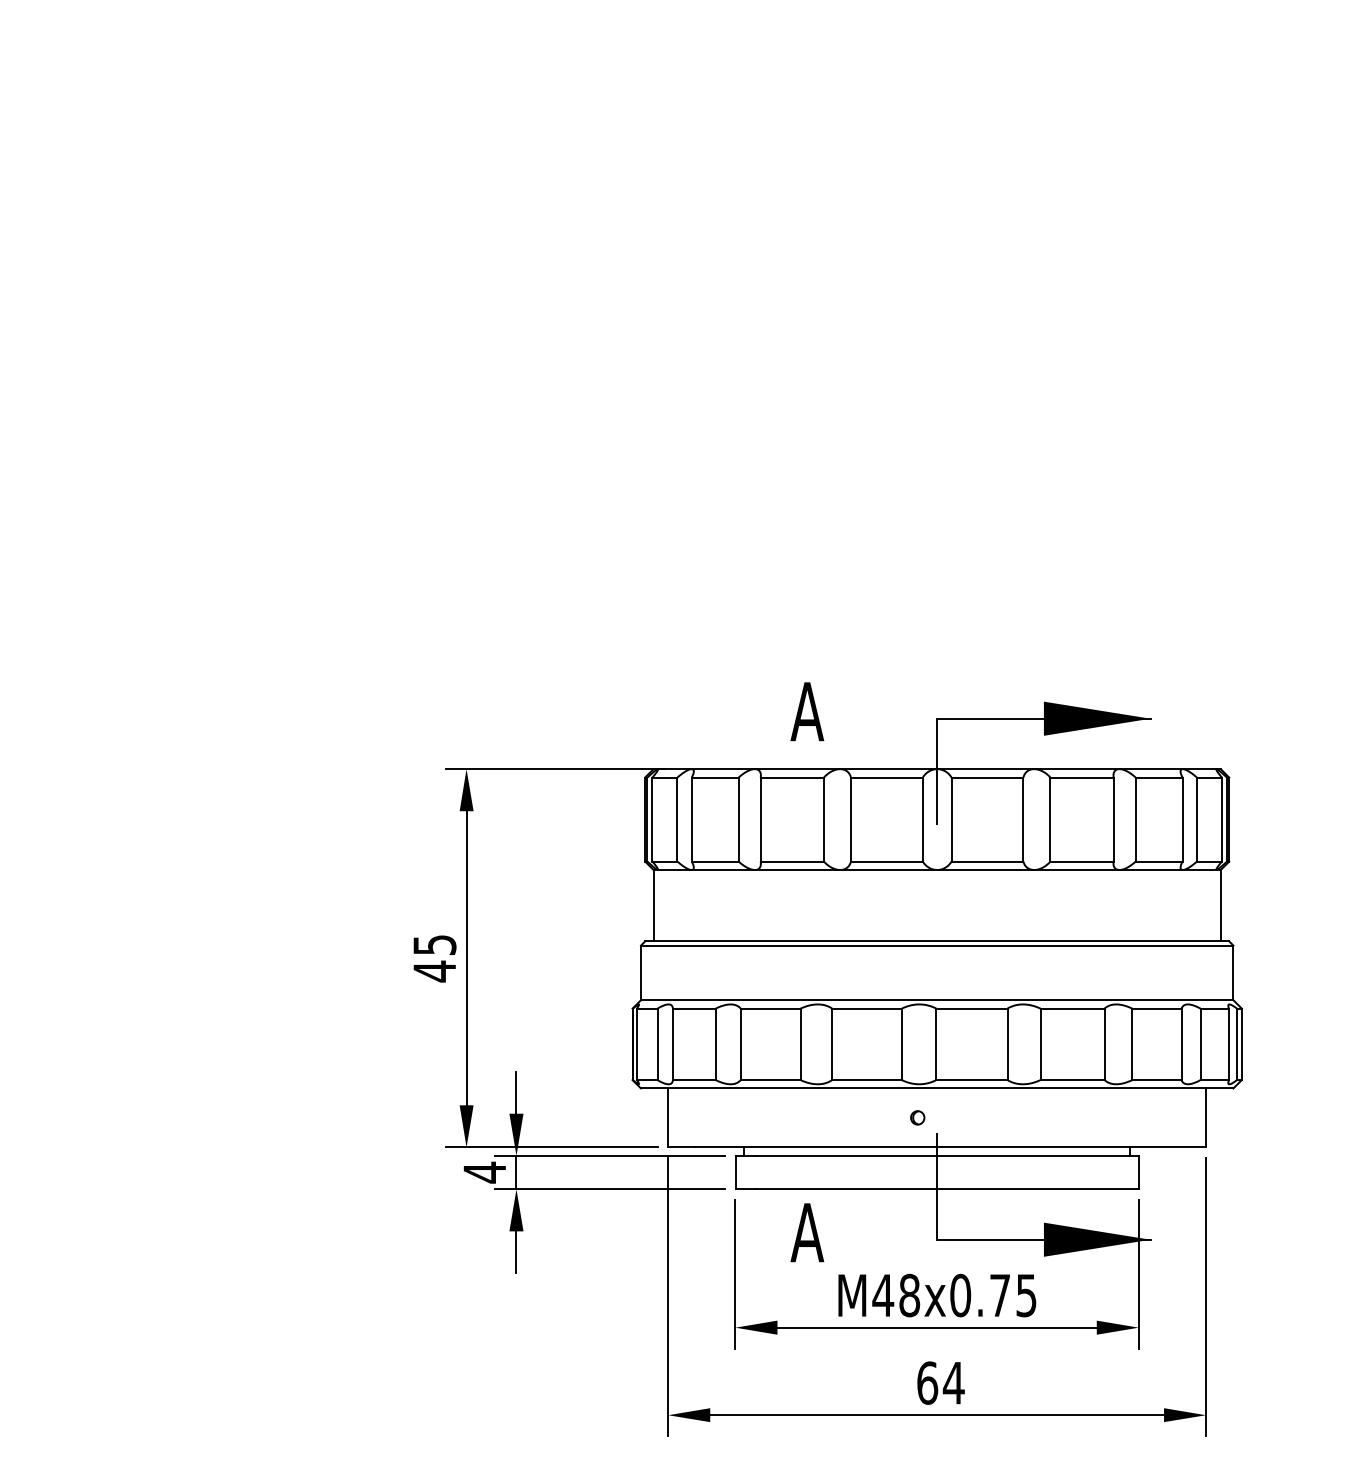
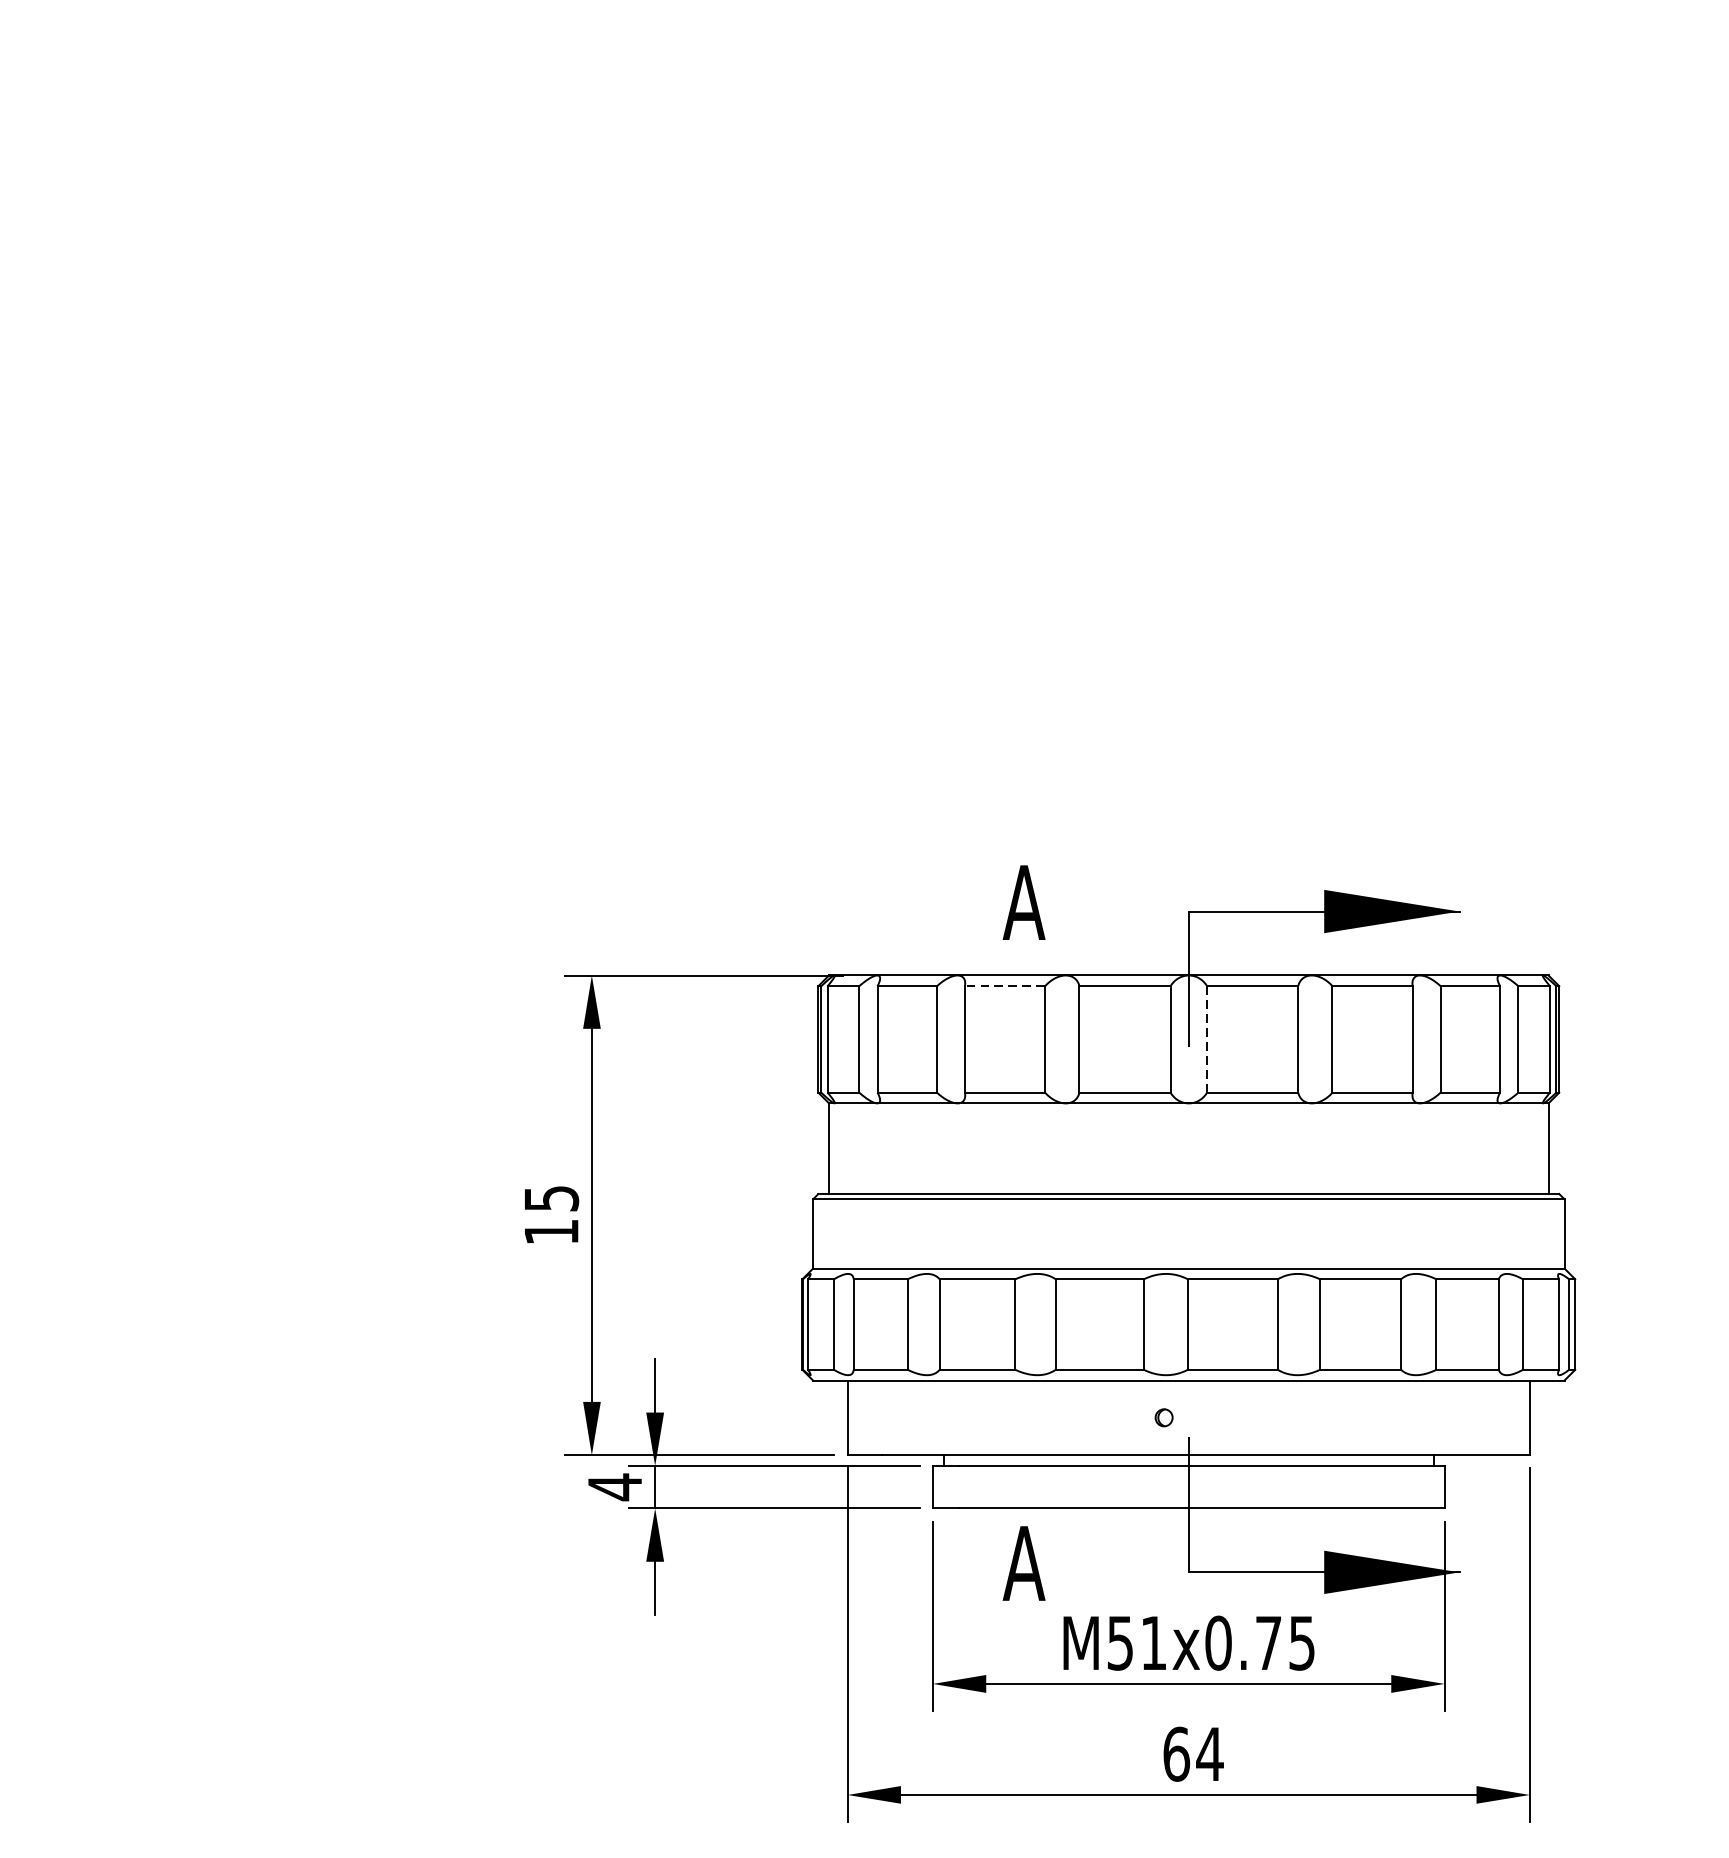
line: (792, 777) -> (1005, 986), solid -> dashed
line: (951, 820) -> (1206, 1040), solid -> dashed
text: (434, 971) -> (551, 1232), 45 -> 15
text: (896, 1295) -> (1137, 1643), M48x0.75 -> M51x0.75

